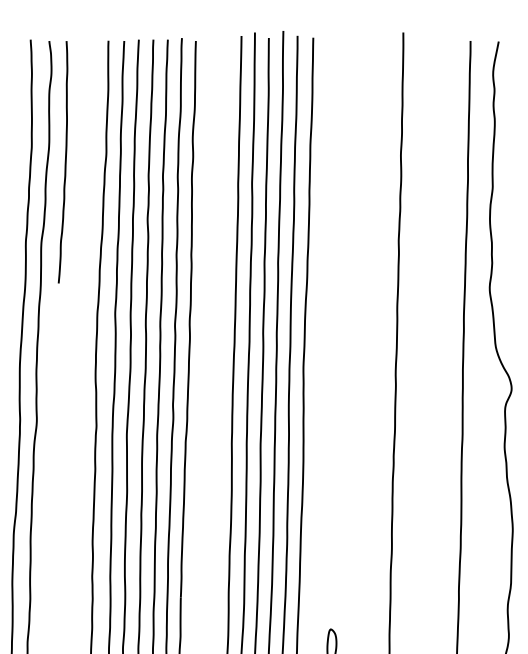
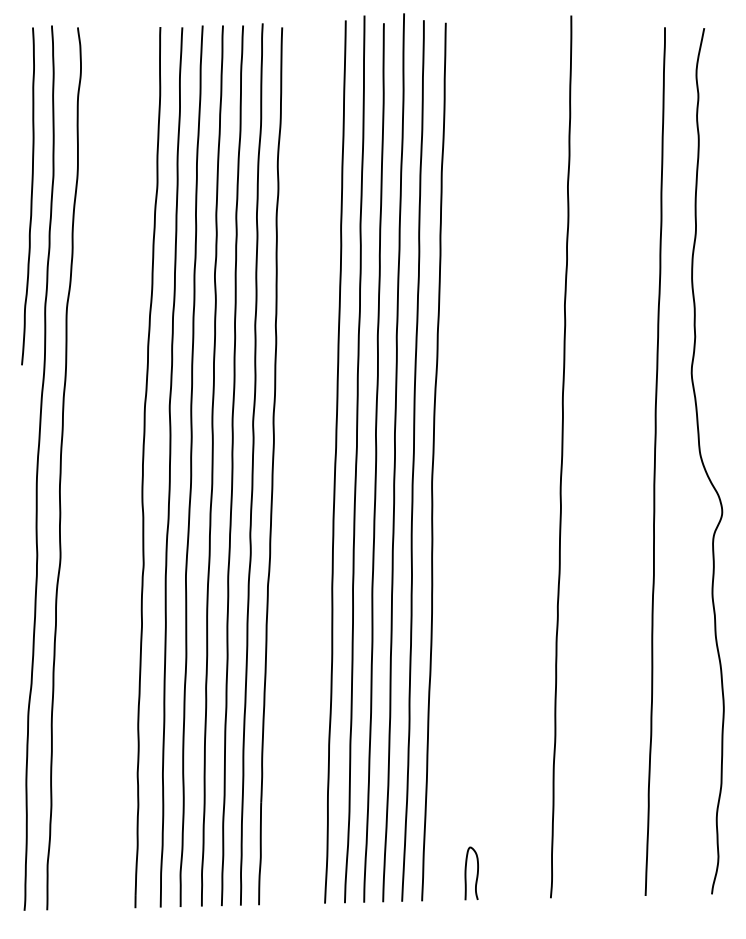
curve: (64, 162) -> (30, 196), moved

